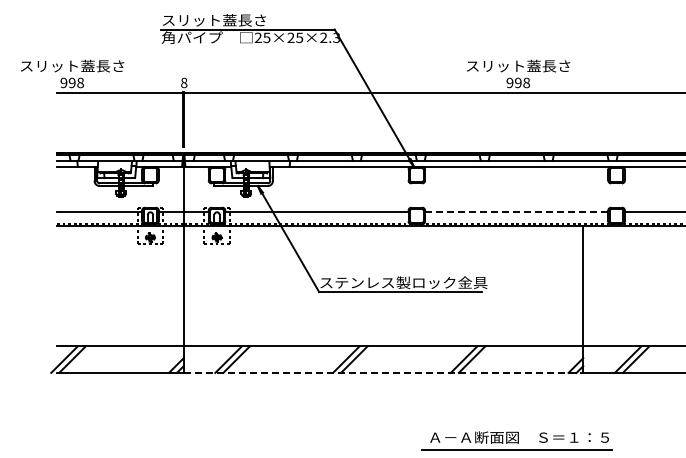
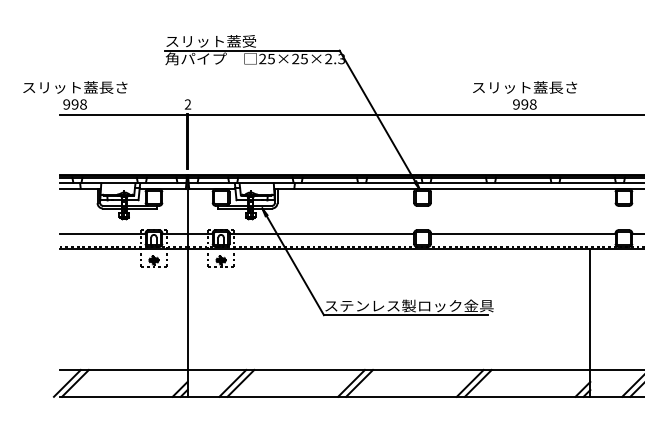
text: (251, 20) -> (255, 41), スリット蓋長さ -> スリット蓋受
text: (184, 82) -> (188, 104), 8 -> 2
line: (516, 211) -> (523, 234), dashed -> solid
line: (383, 372) -> (388, 396), dashed -> solid

